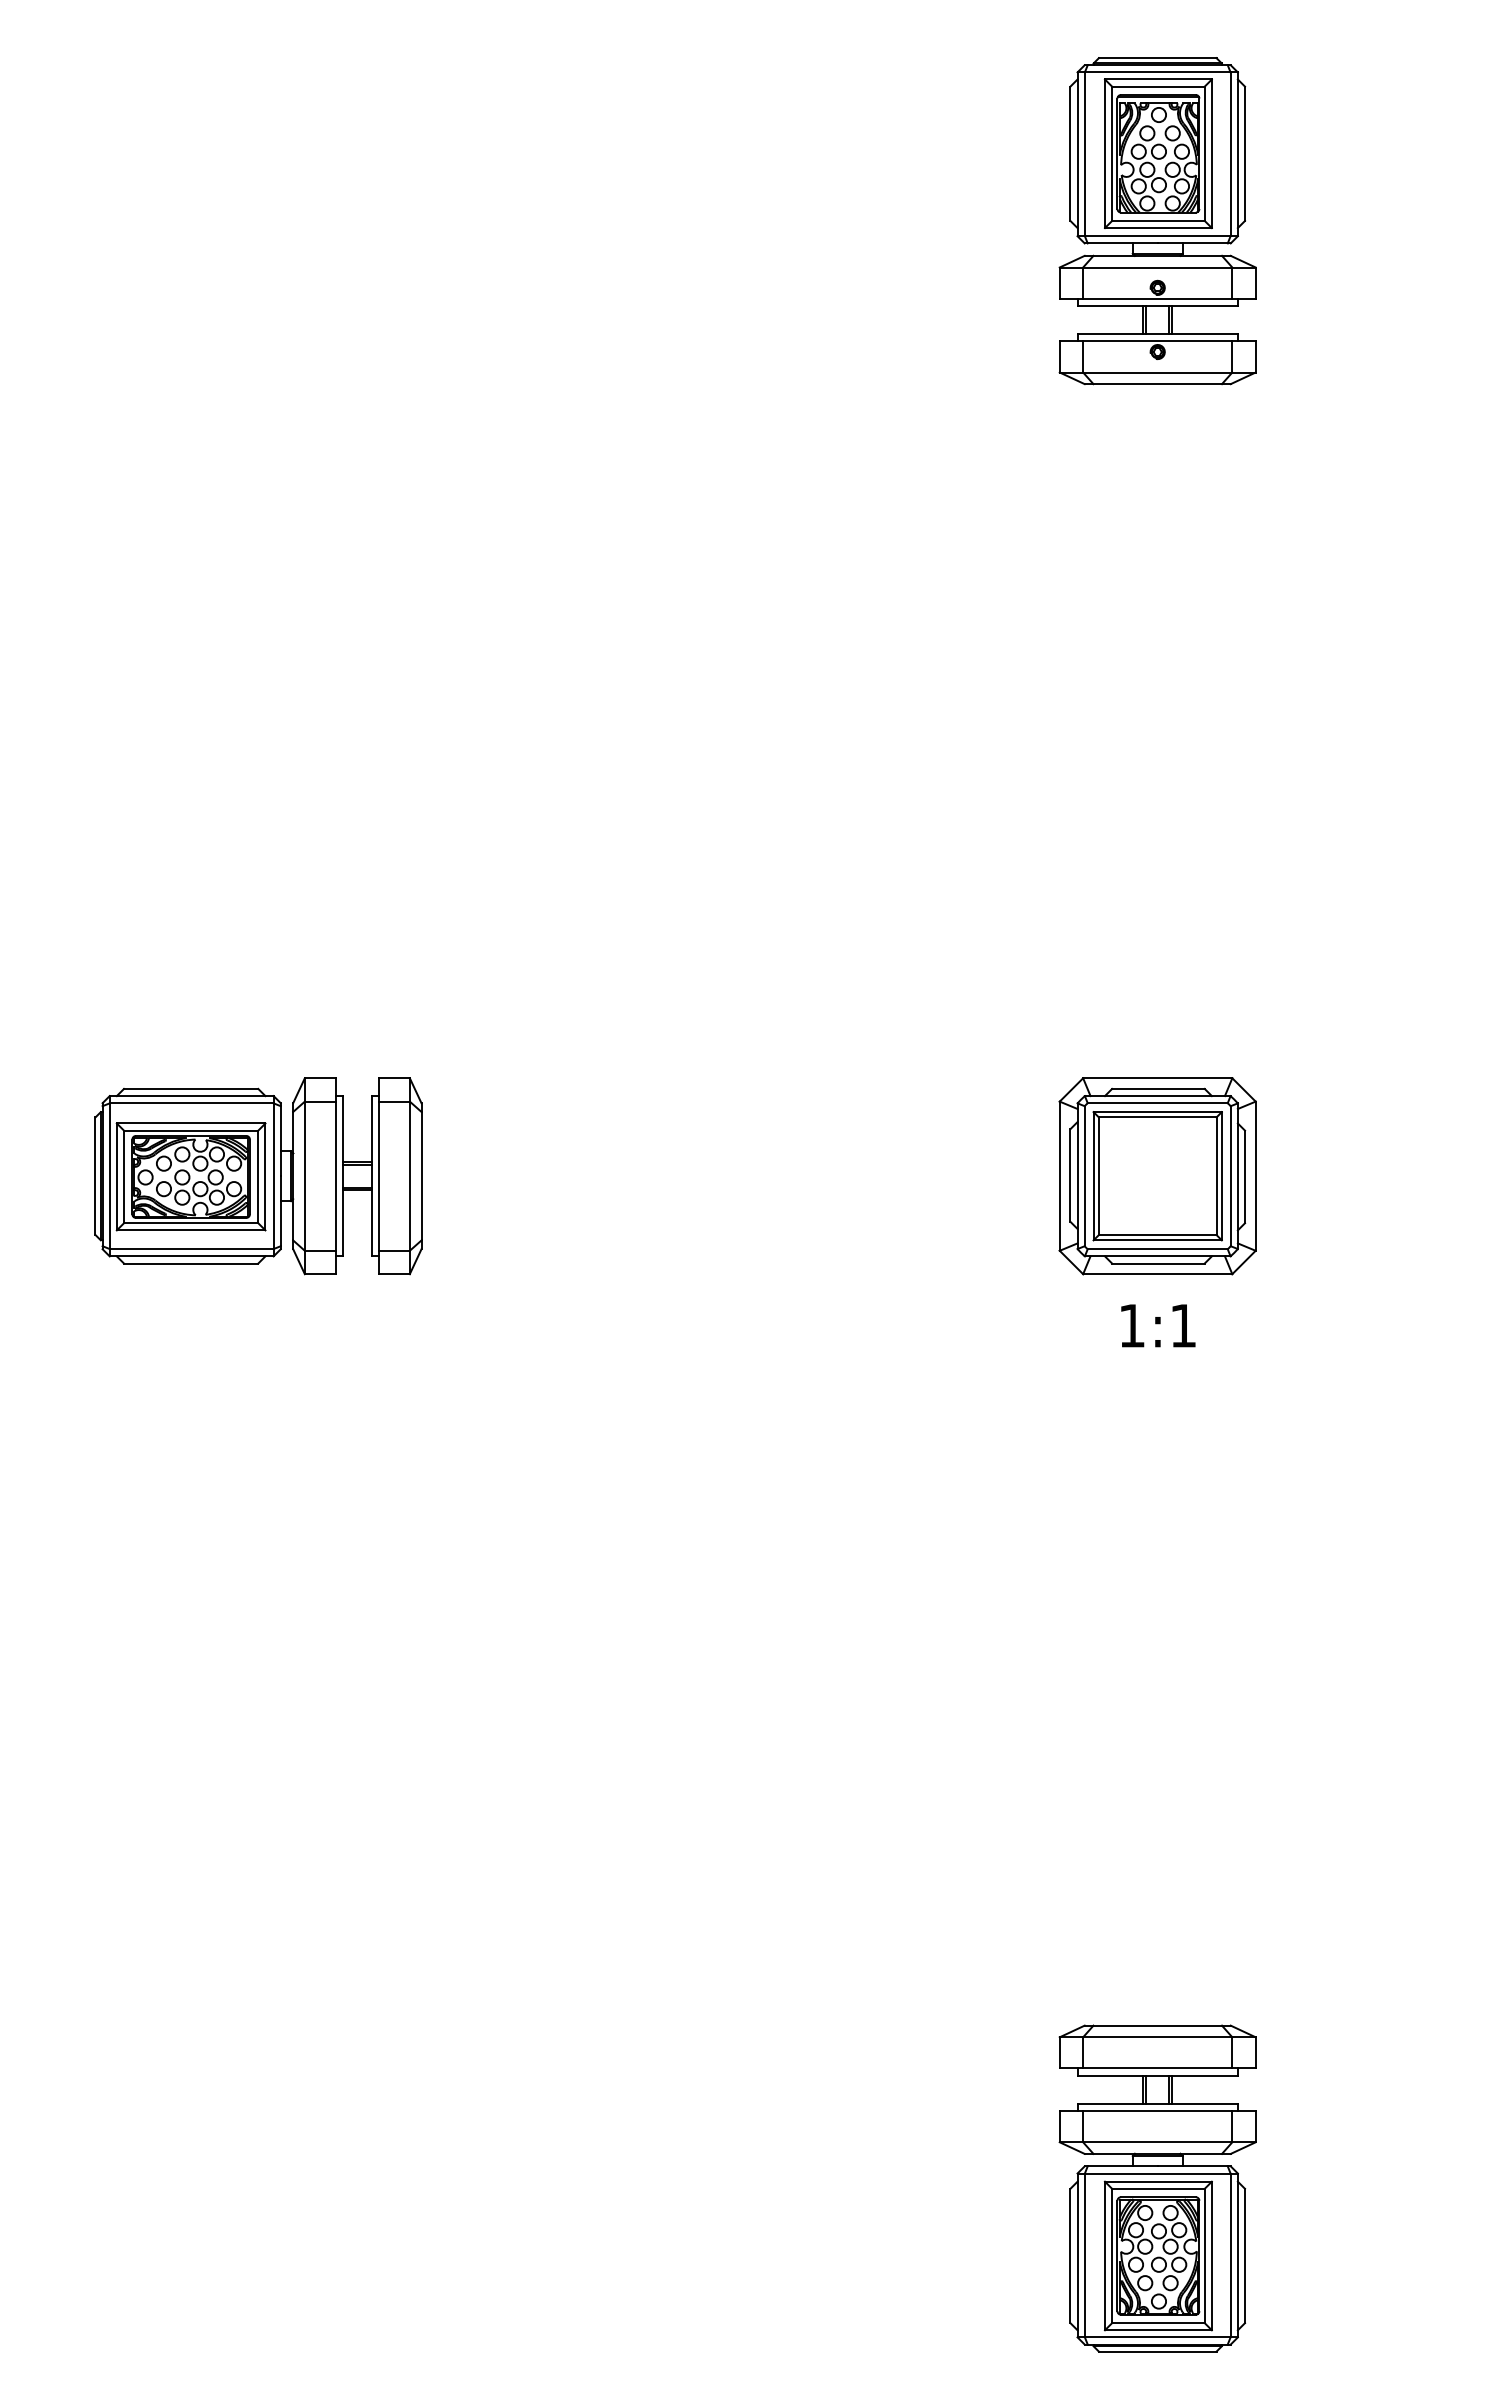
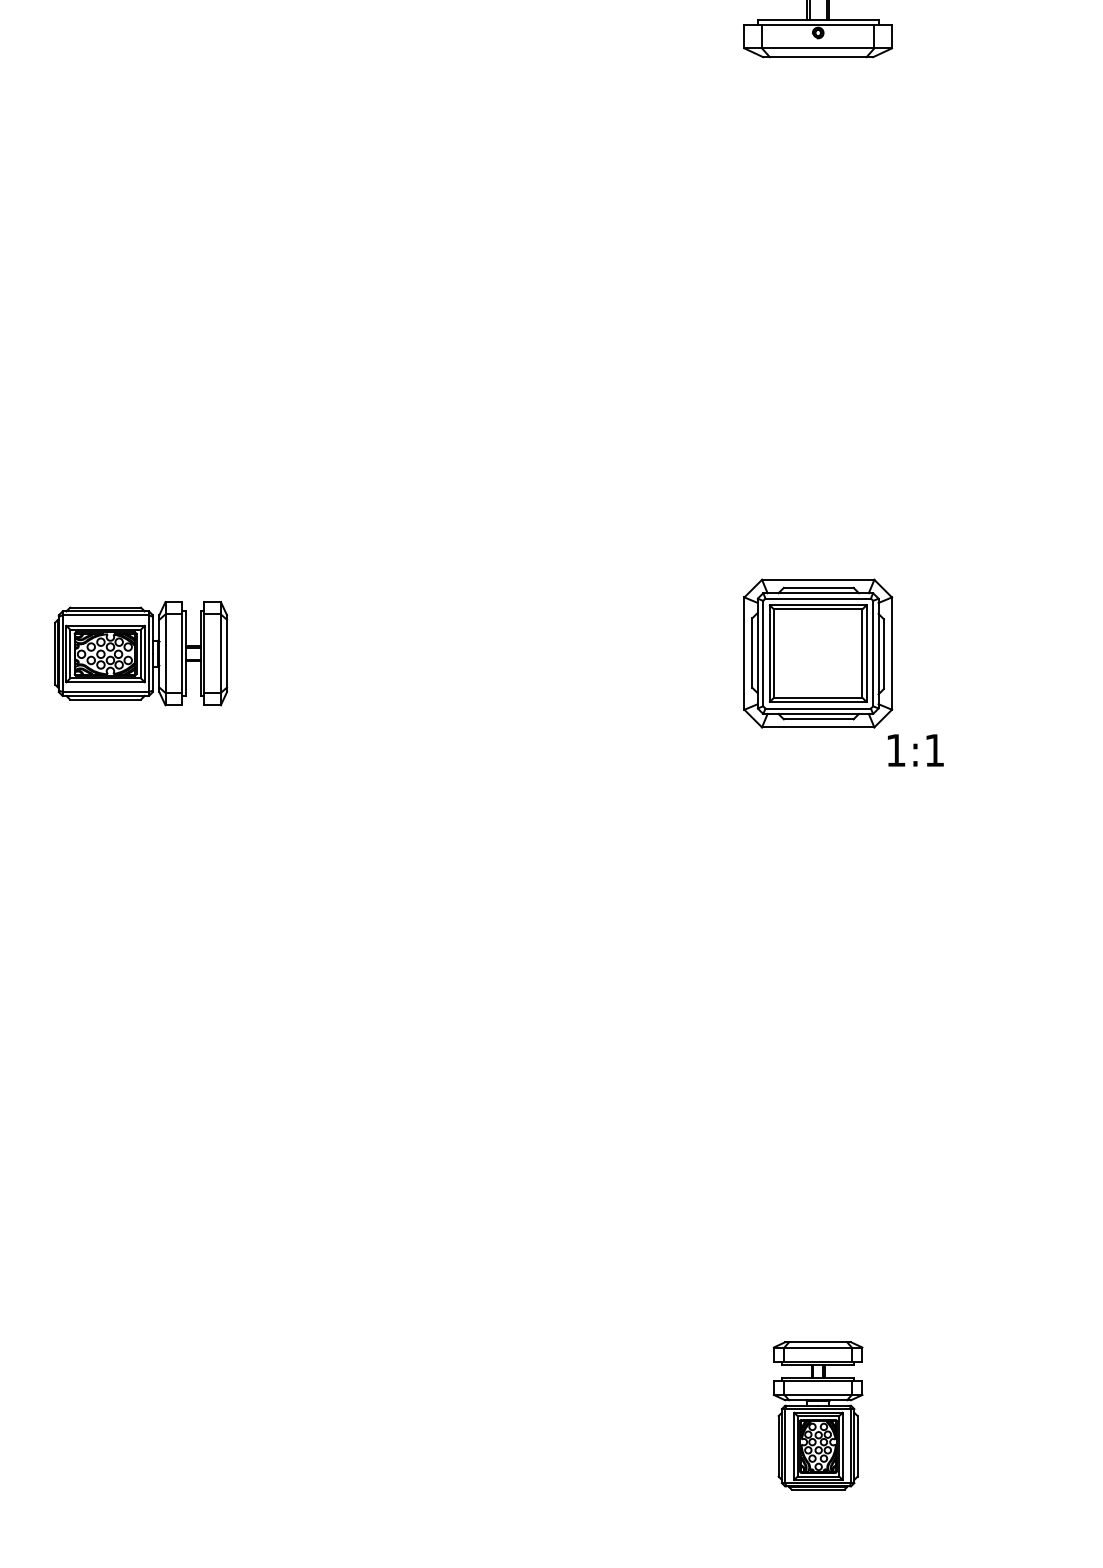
part: (258, 1176) -> (141, 653), size x0.7
text: (1158, 1325) -> (915, 750), moved
part: (1157, 2188) -> (818, 1415), size x0.6

